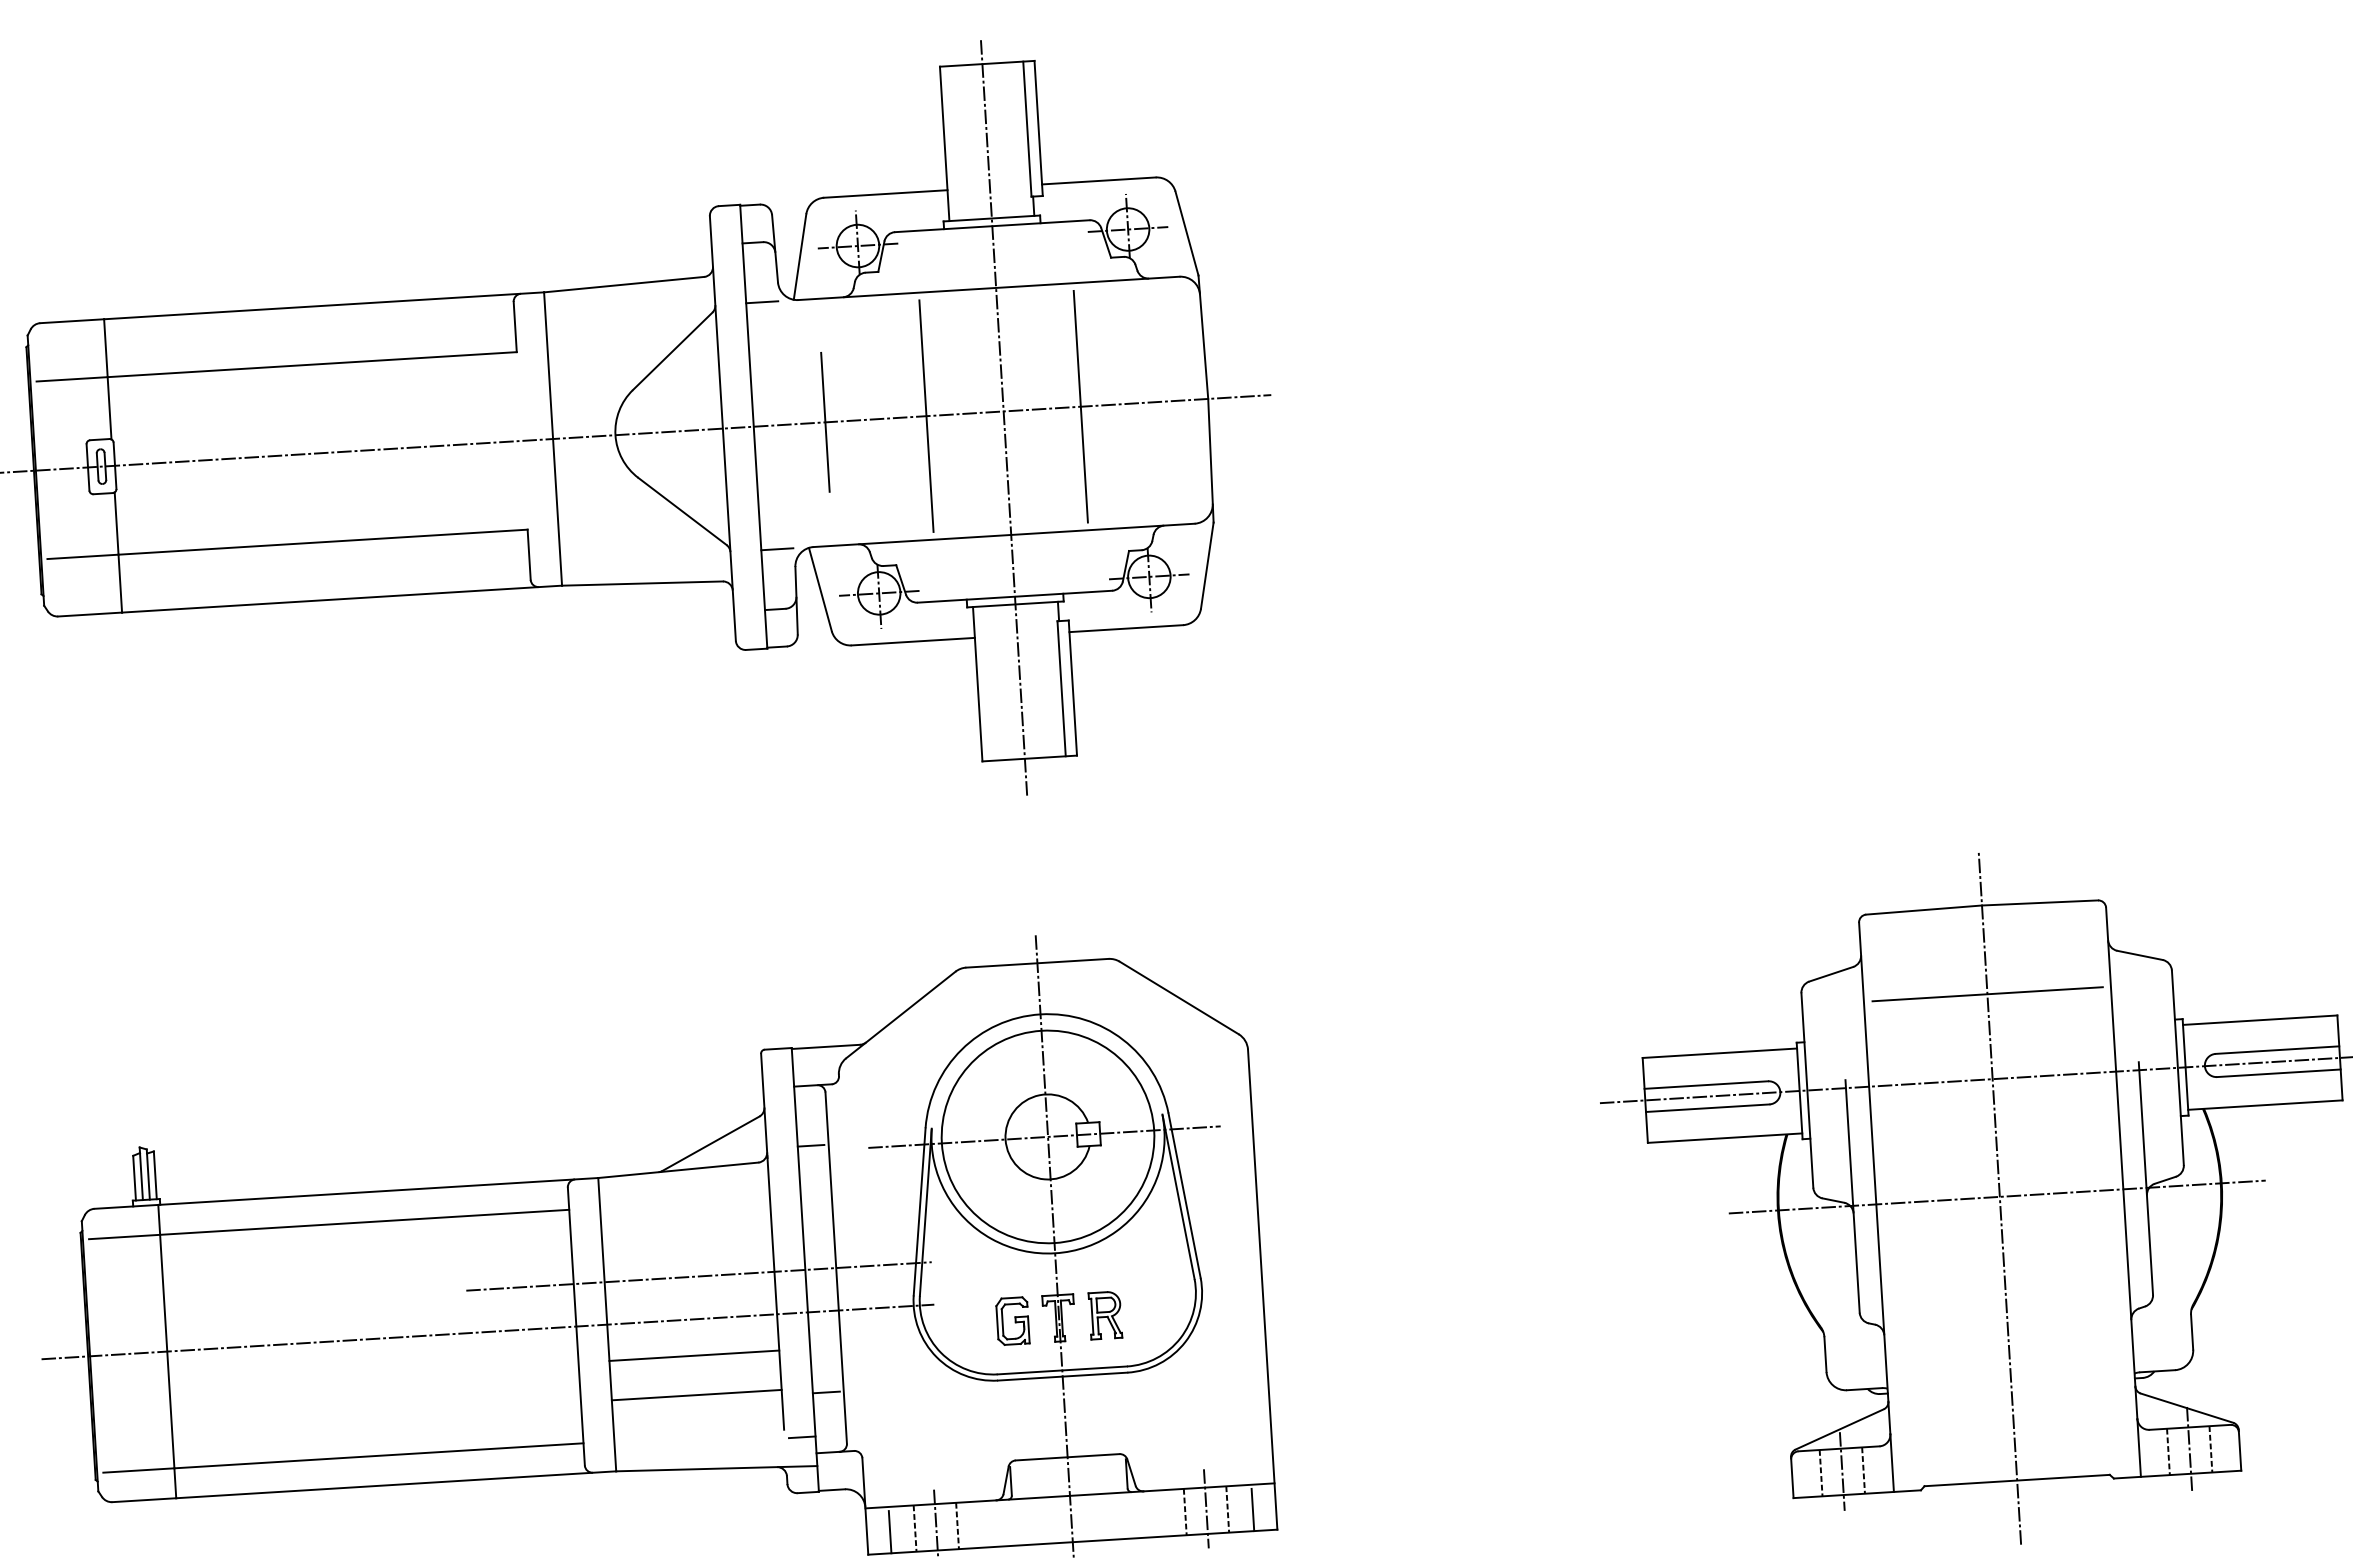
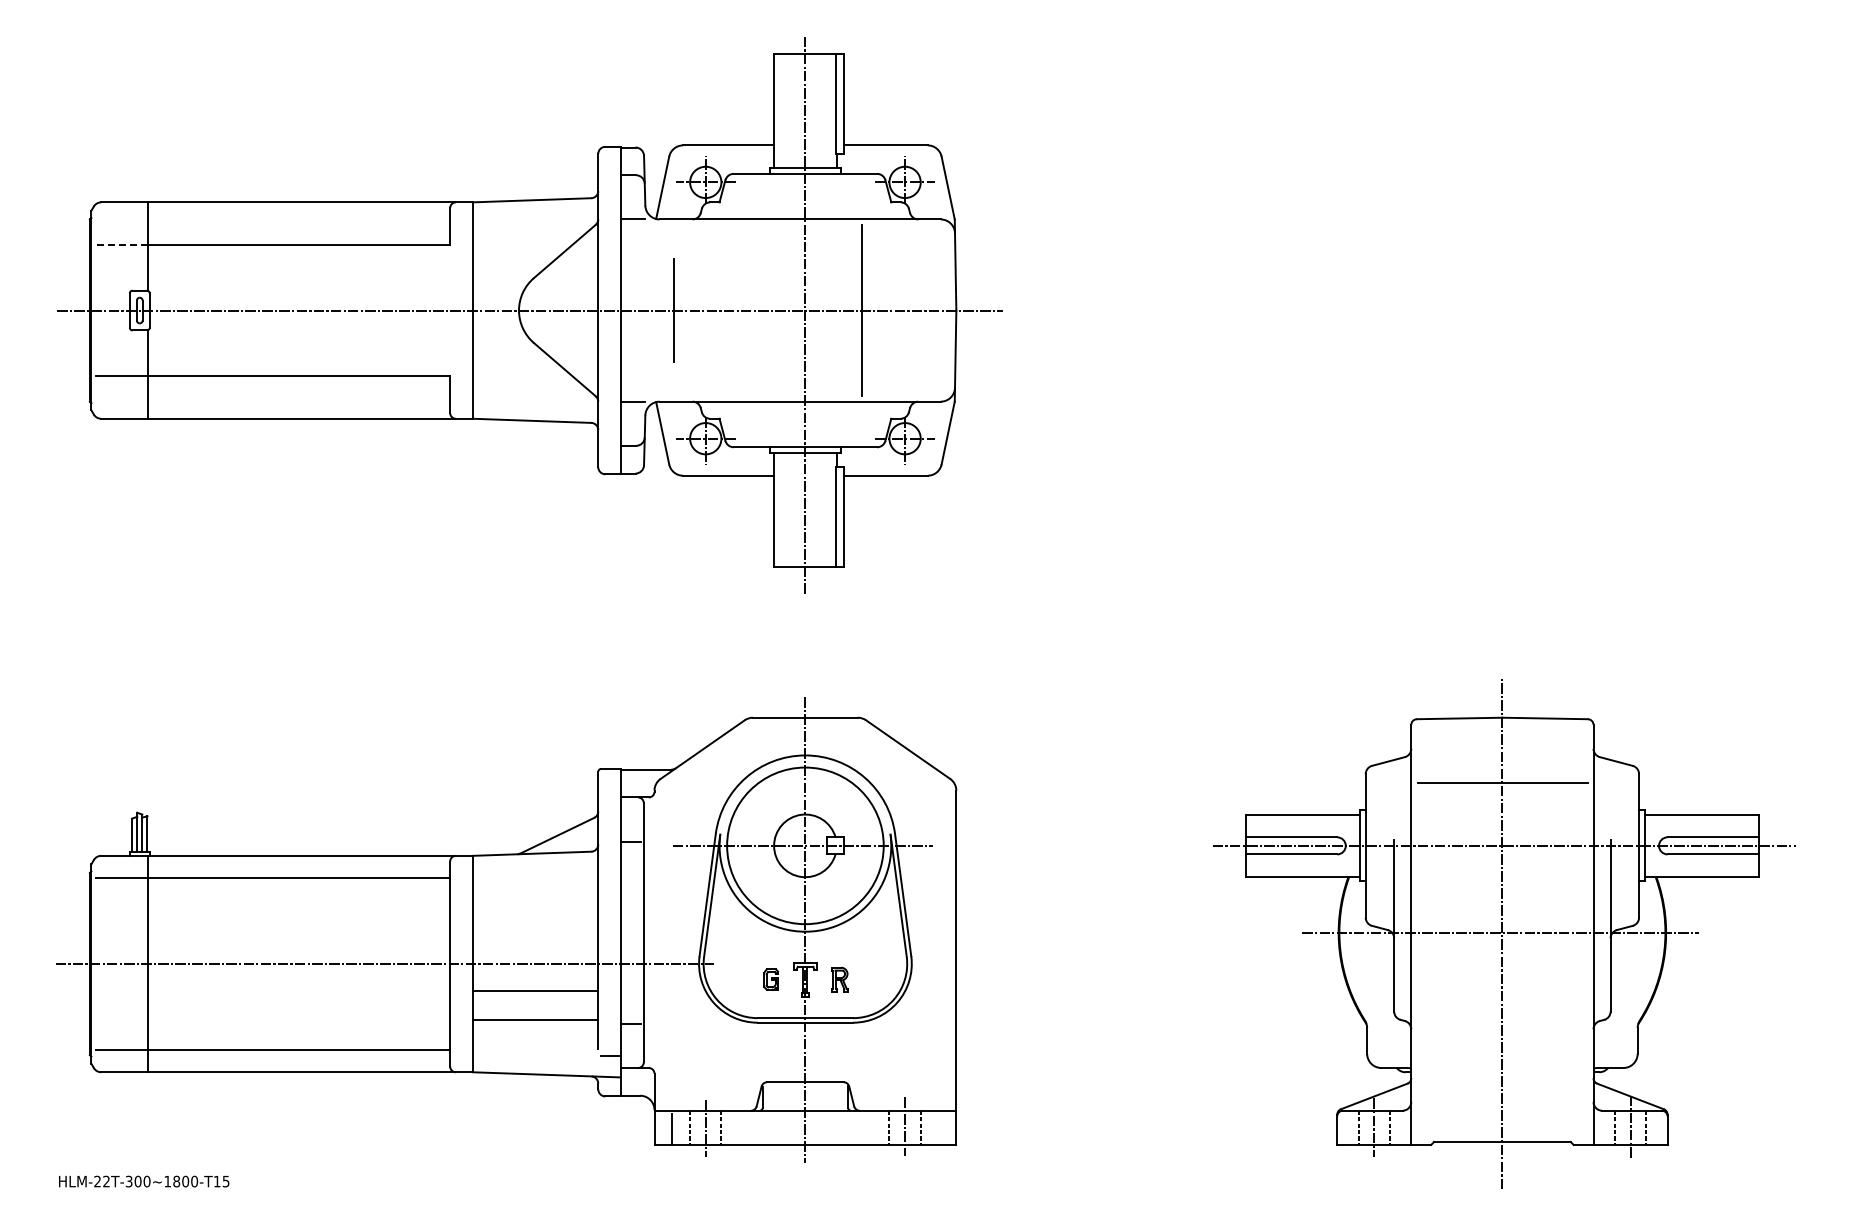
line: (71, 379) -> (121, 245), solid -> dashed
line: (926, 416) -> (748, 310), removed
line: (698, 1276) -> (542, 932), removed
part: (1105, 1315) -> (839, 979), size x0.7
part: (1011, 1320) -> (770, 979), size x0.6
line: (1253, 1508) -> (939, 1128), removed

